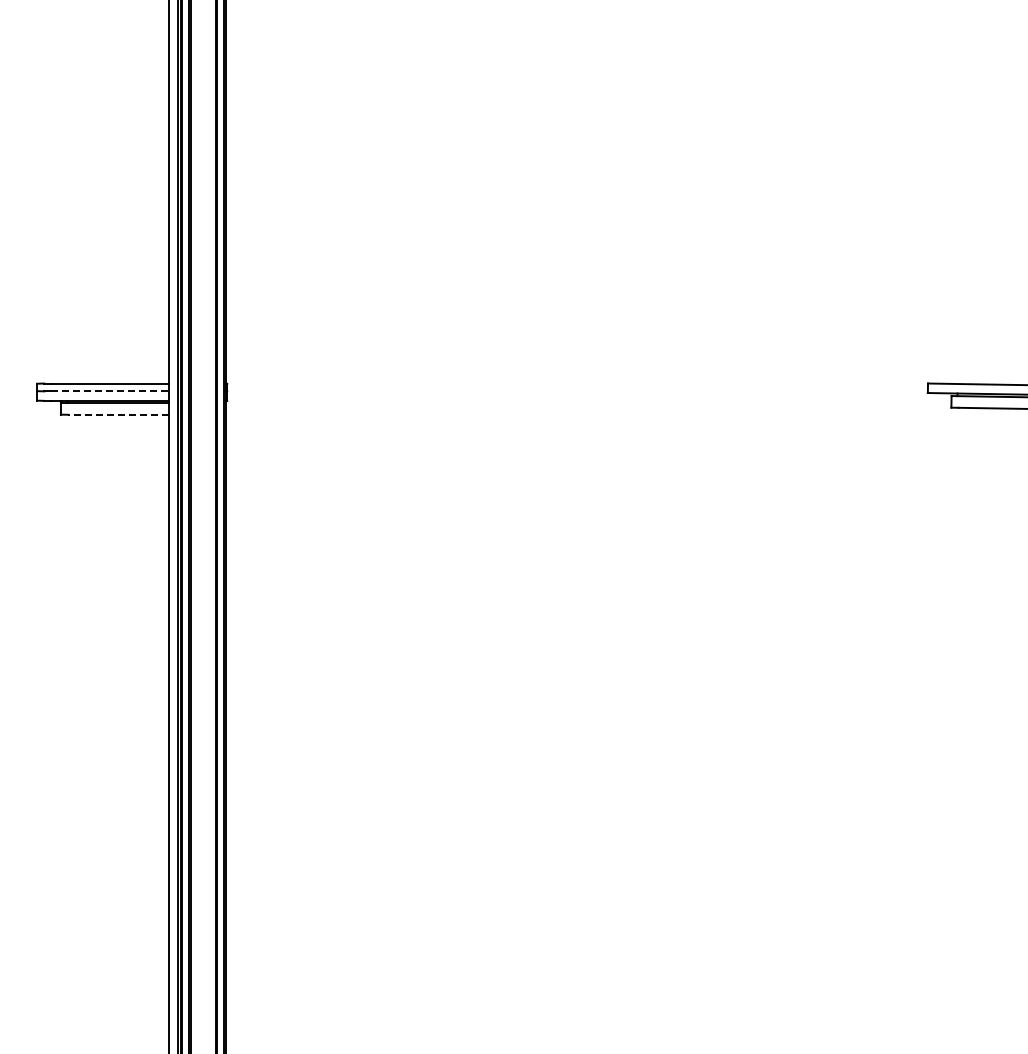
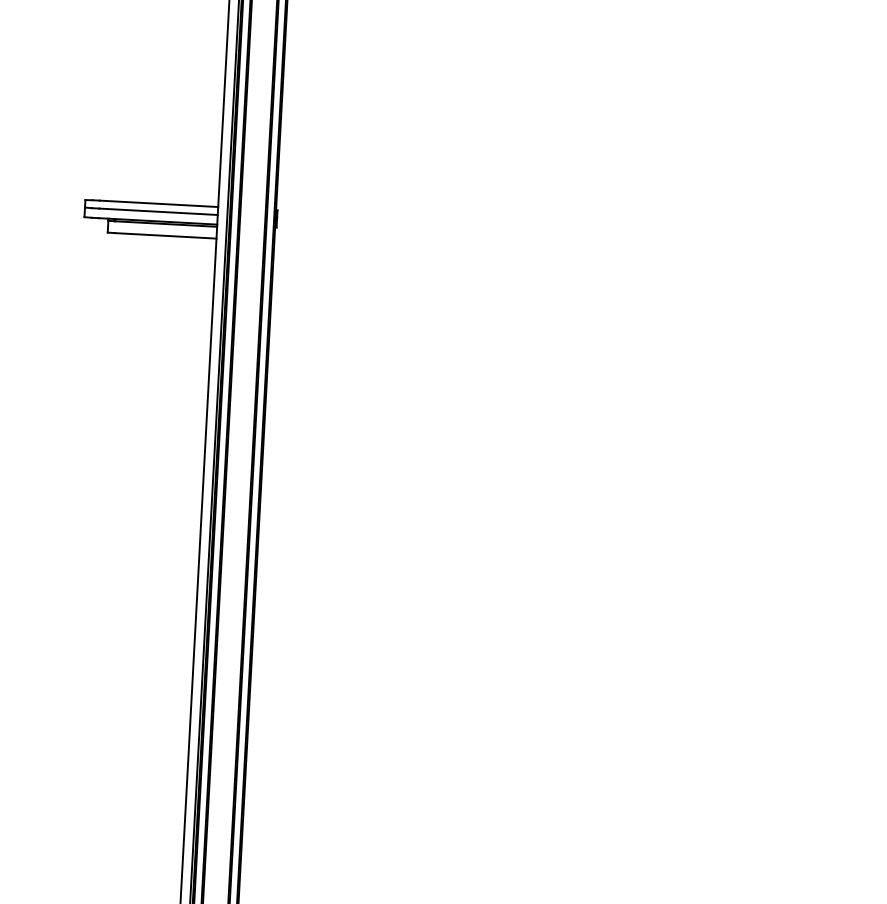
line: (109, 391) -> (158, 211), dashed -> solid
line: (117, 414) -> (164, 235), dashed -> solid

